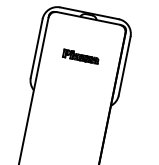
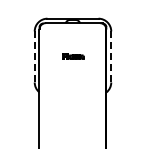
line: (36, 47) -> (34, 56), solid -> dashed
part: (80, 56) -> (72, 56), size x0.7
line: (125, 65) -> (111, 56), solid -> dashed

